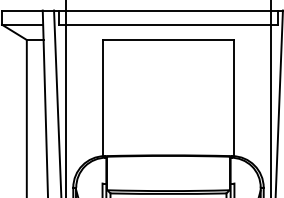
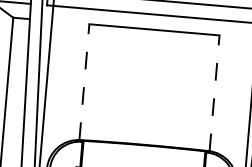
line: (103, 97) -> (84, 81), solid -> dashed
line: (233, 97) -> (214, 92), solid -> dashed

